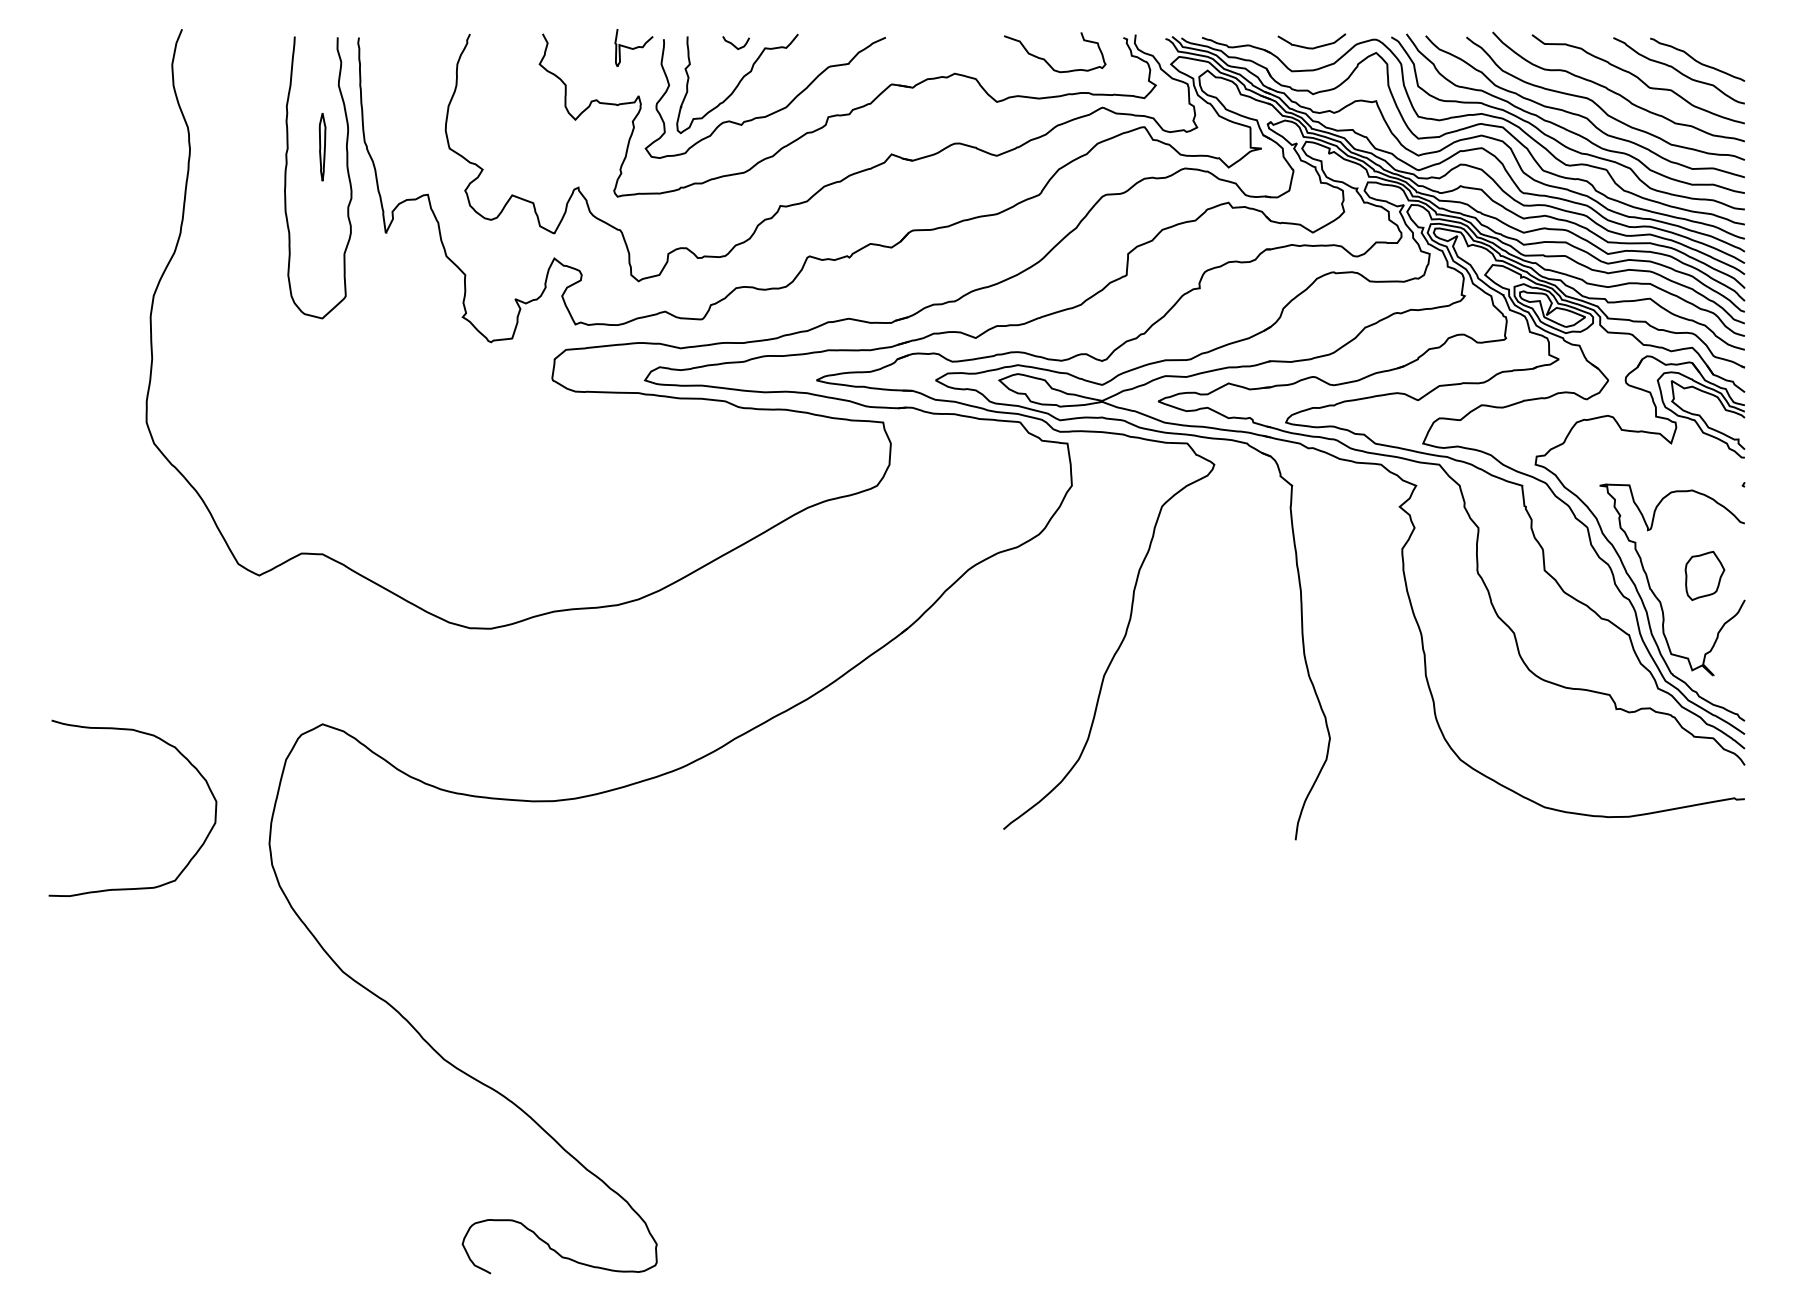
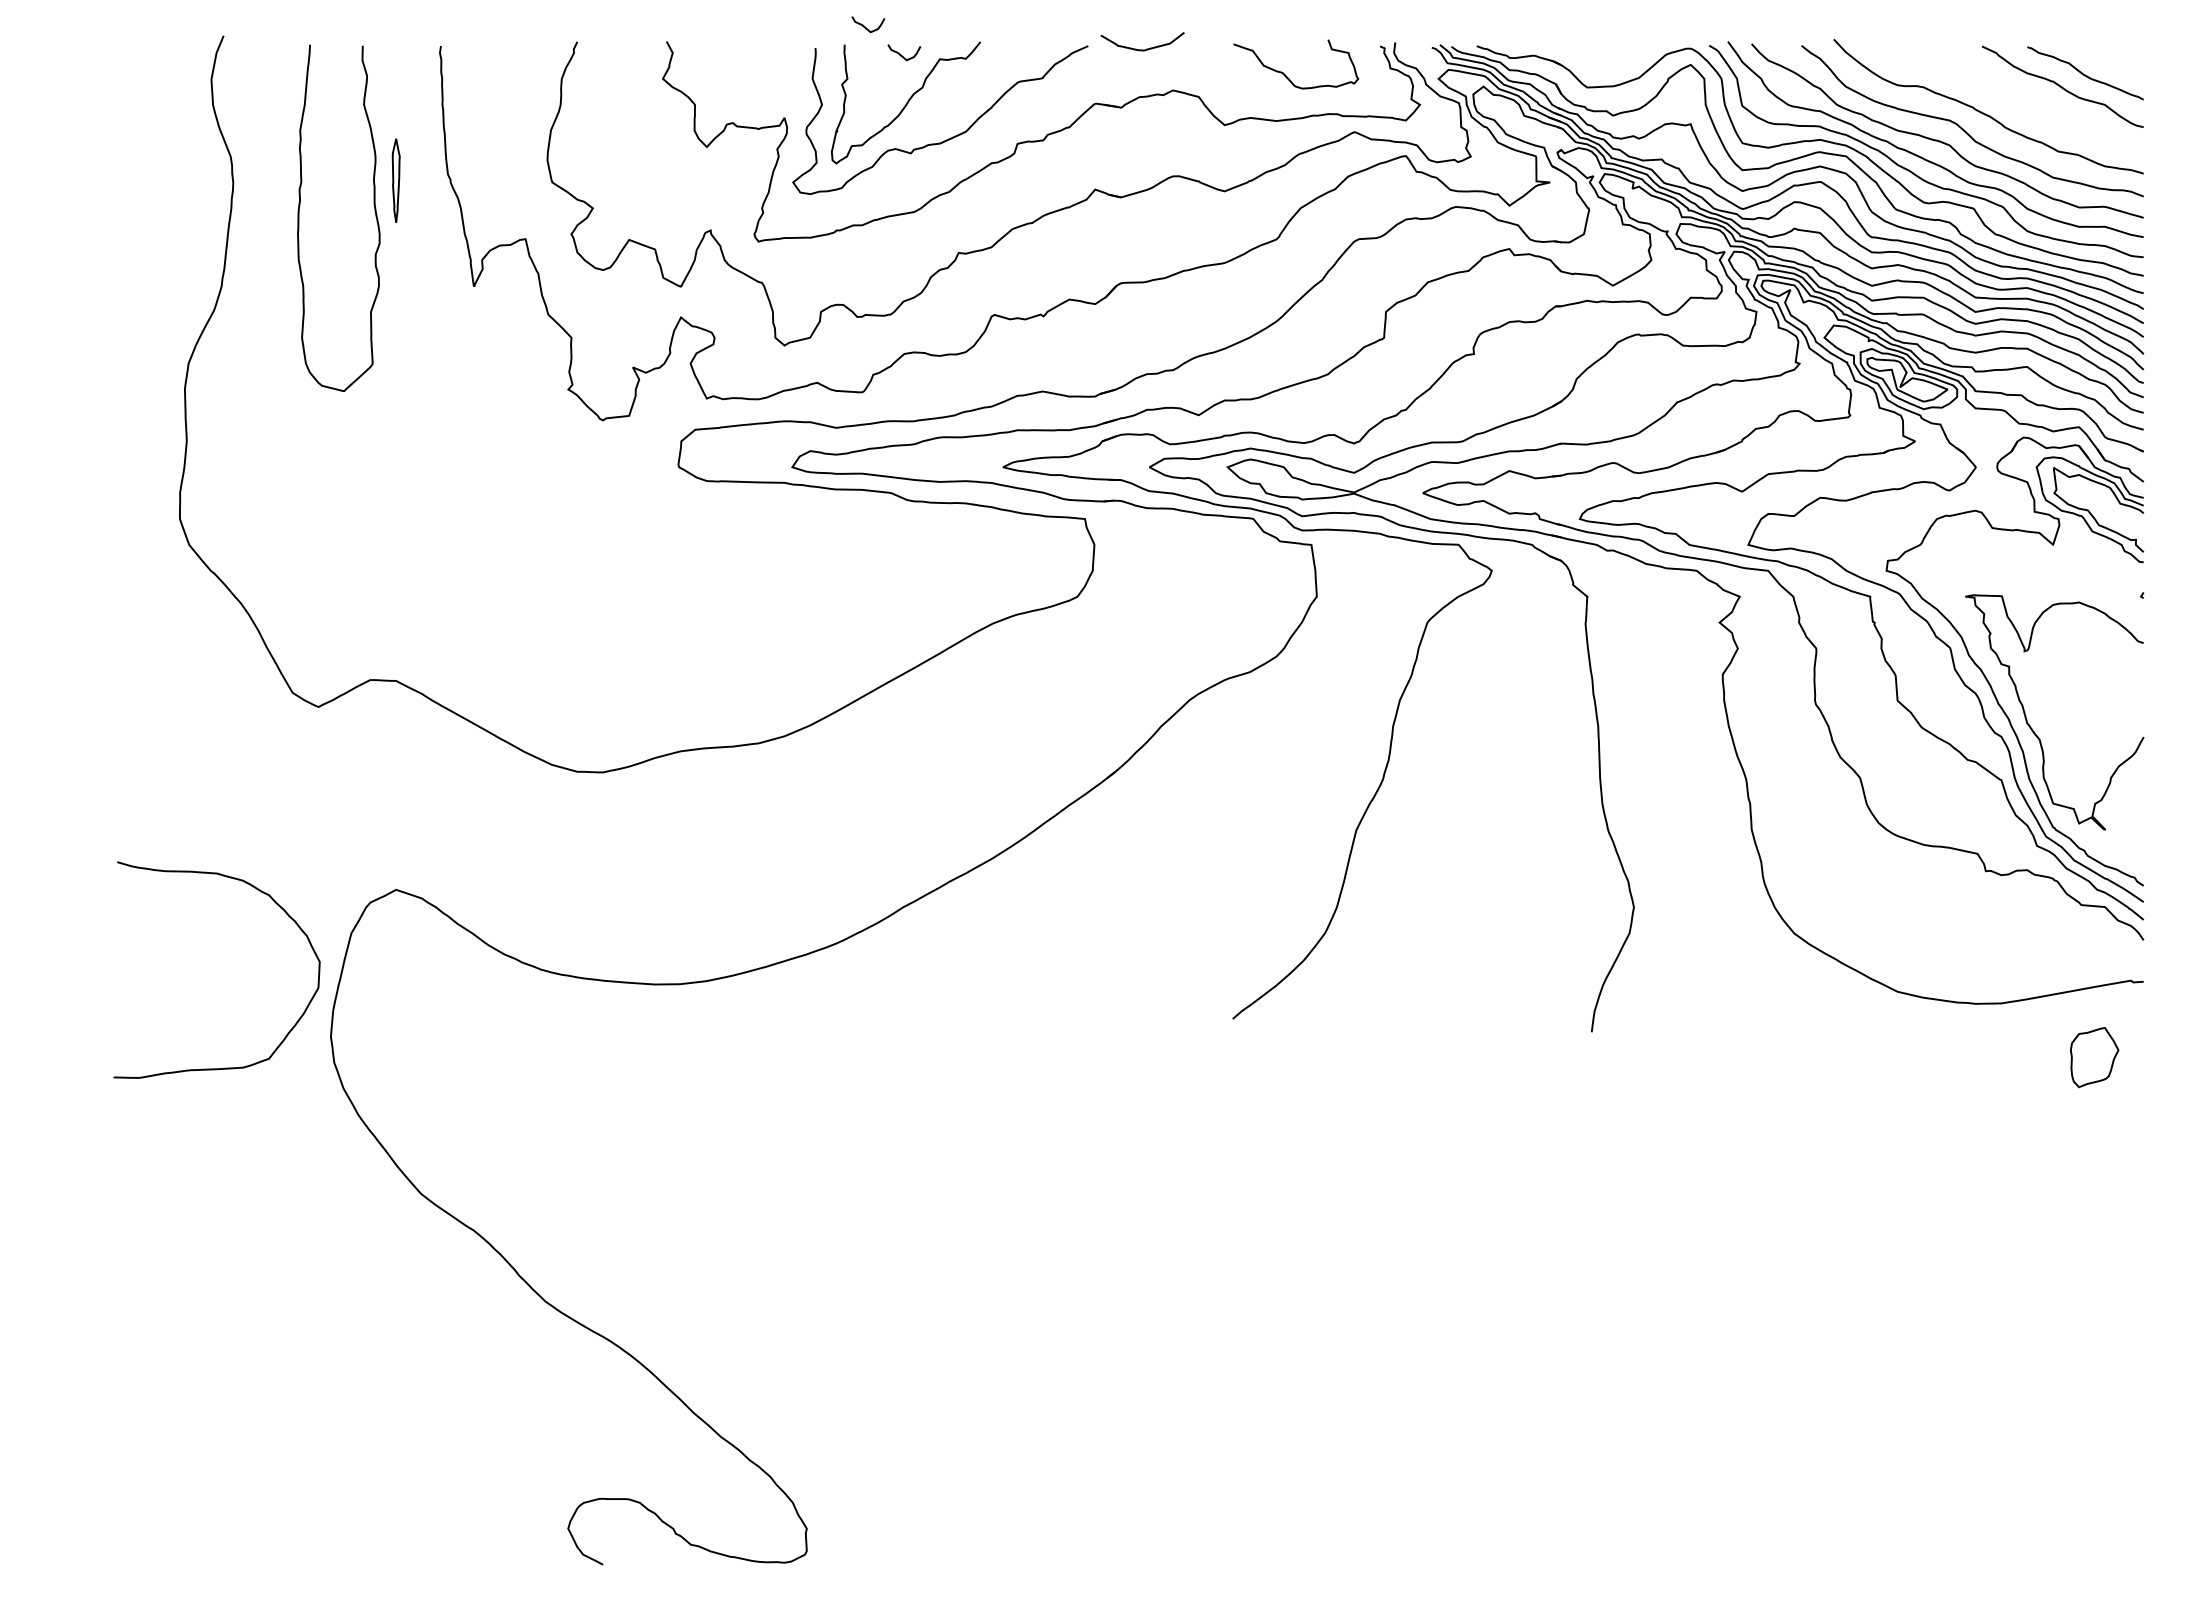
curve: (704, 21) -> (865, 26), added
curve: (633, 47) -> (778, 58), removed
curve: (1311, 47) -> (1142, 49), moved
curve: (1638, 78) -> (2012, 96), removed
curve: (347, 172) -> (374, 211), moved
part: (1704, 575) -> (2094, 1057), moved
curve: (182, 756) -> (278, 906), moved

